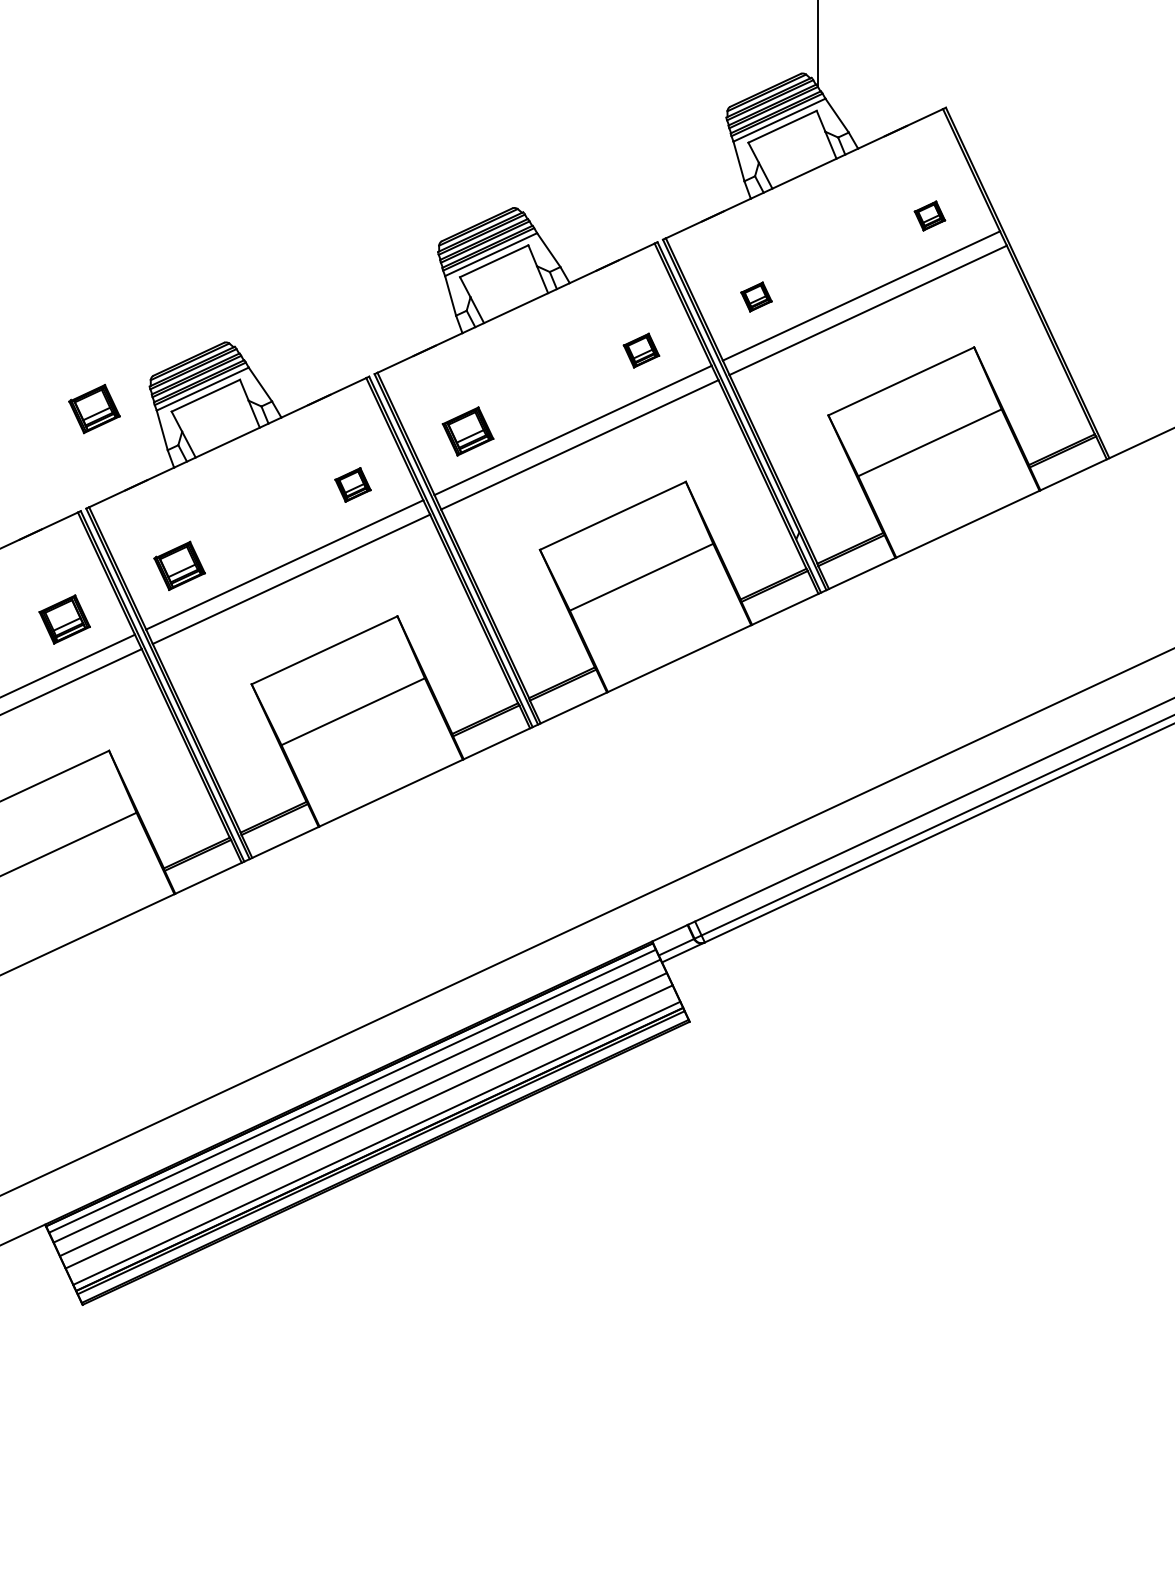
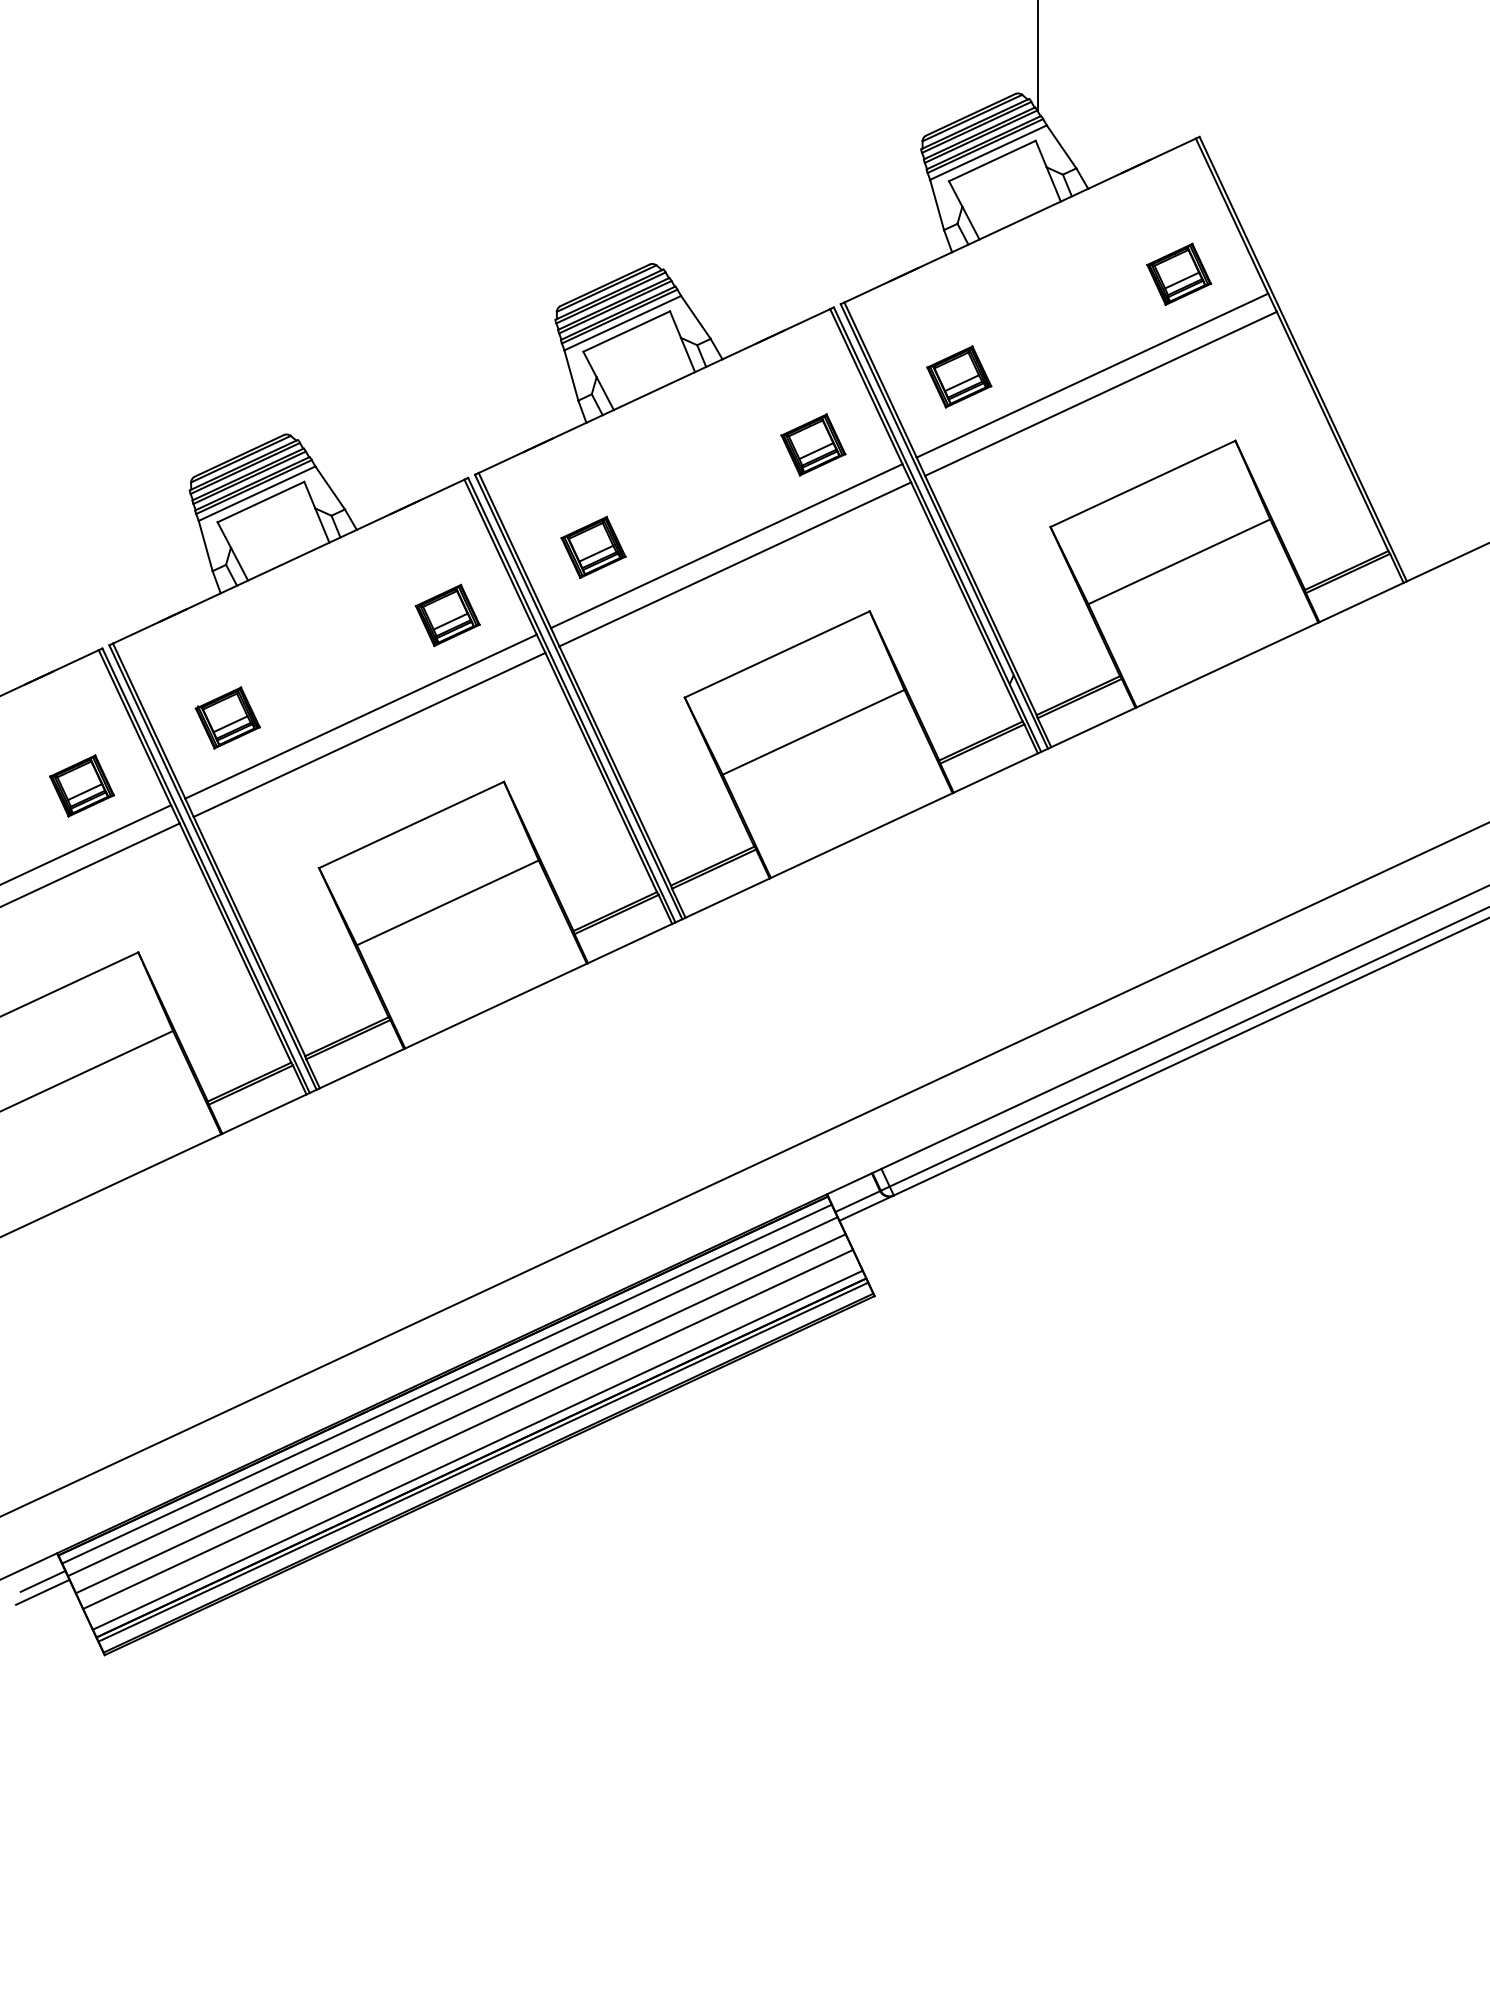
part: (930, 215) -> (1179, 273), size x1.67
part: (756, 296) -> (959, 376), size x1.67
part: (641, 350) -> (813, 444), size x1.43
part: (94, 408) -> (119, 518), removed
part: (352, 484) -> (447, 614), size x1.43
line: (33, 1246) -> (42, 1581), added
line: (33, 1254) -> (42, 1591), added

